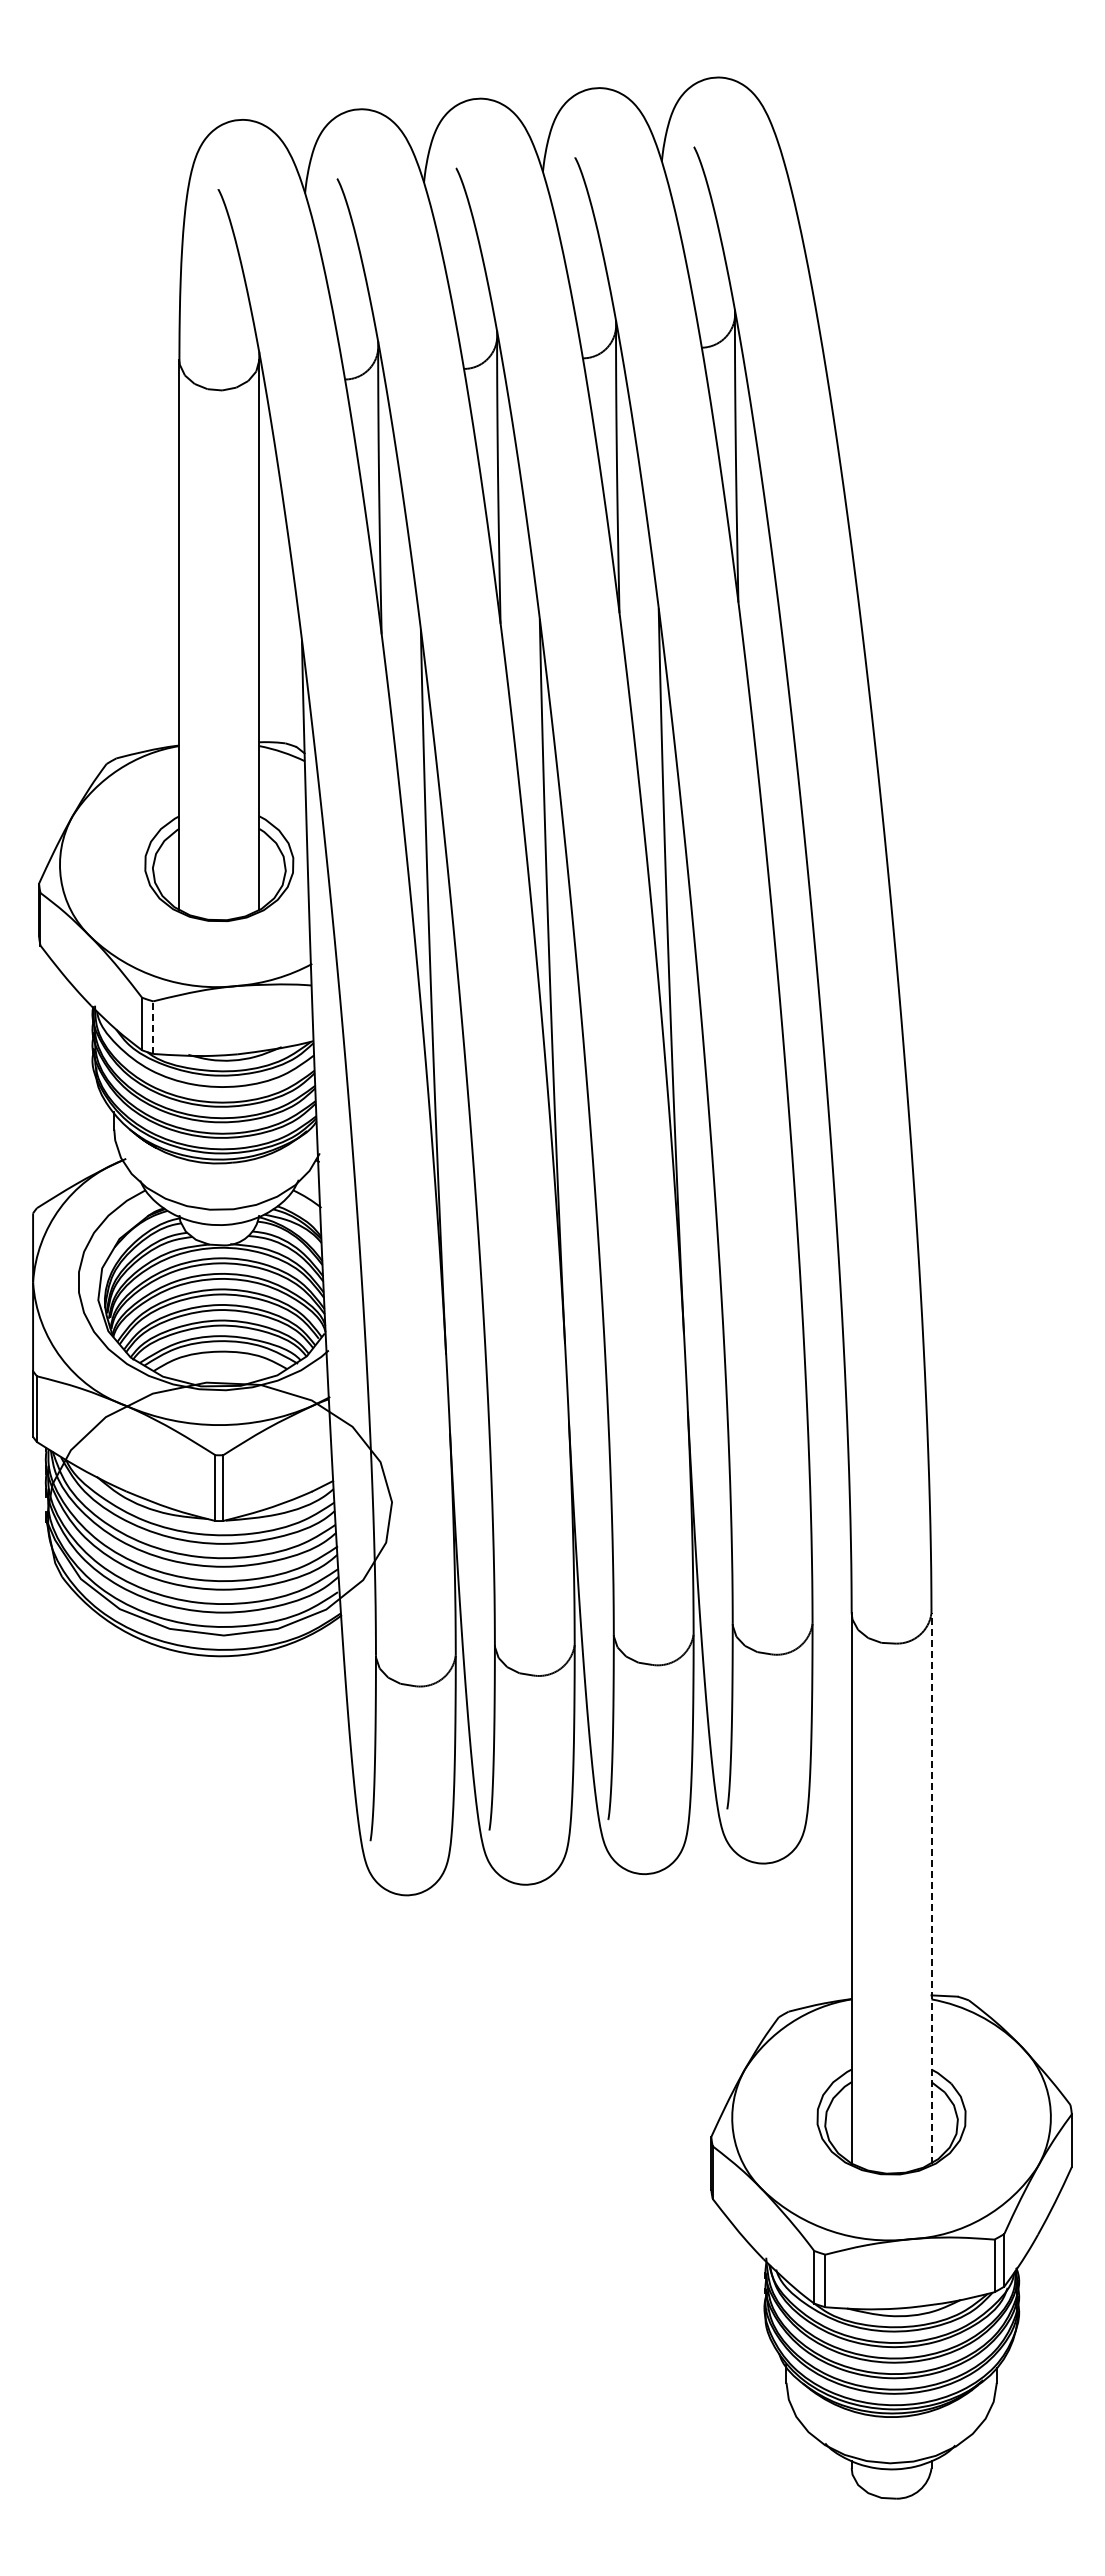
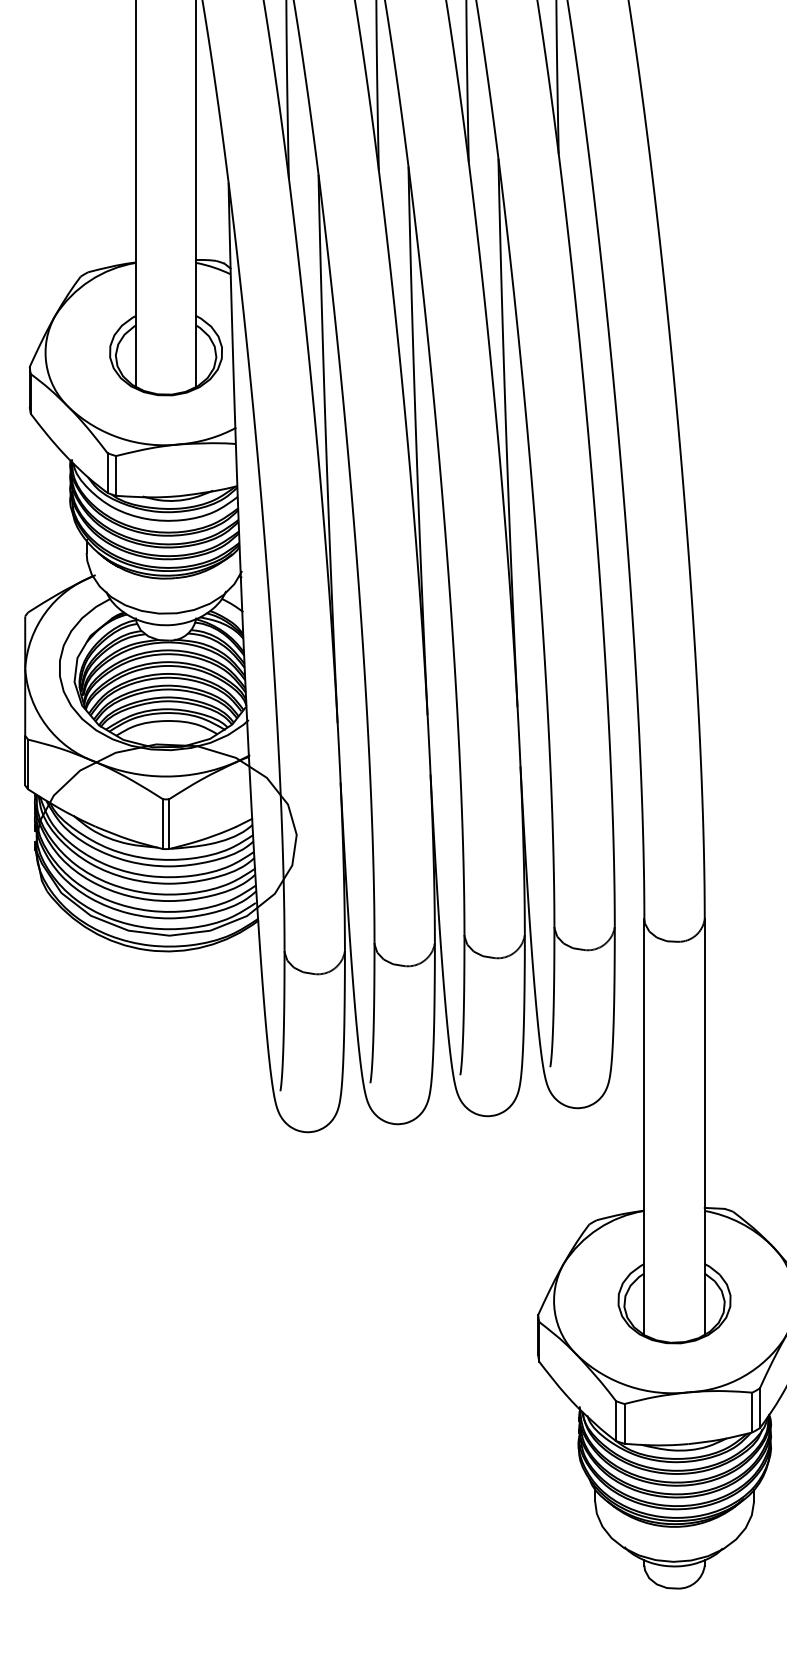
line: (153, 1027) -> (116, 475), dashed -> solid
line: (931, 1887) -> (704, 1126), dashed -> solid

